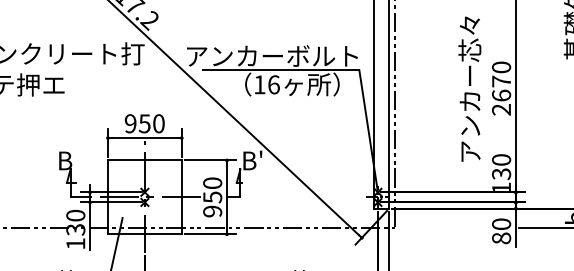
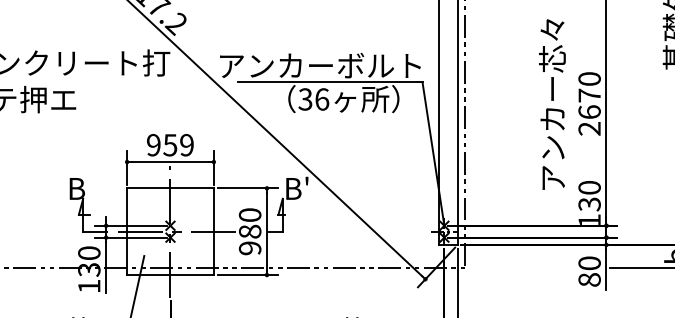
text: (259, 84) -> (305, 99), 16 -> 36
text: (158, 123) -> (186, 144), 950 -> 959
text: (212, 197) -> (249, 231), 950 -> 980

